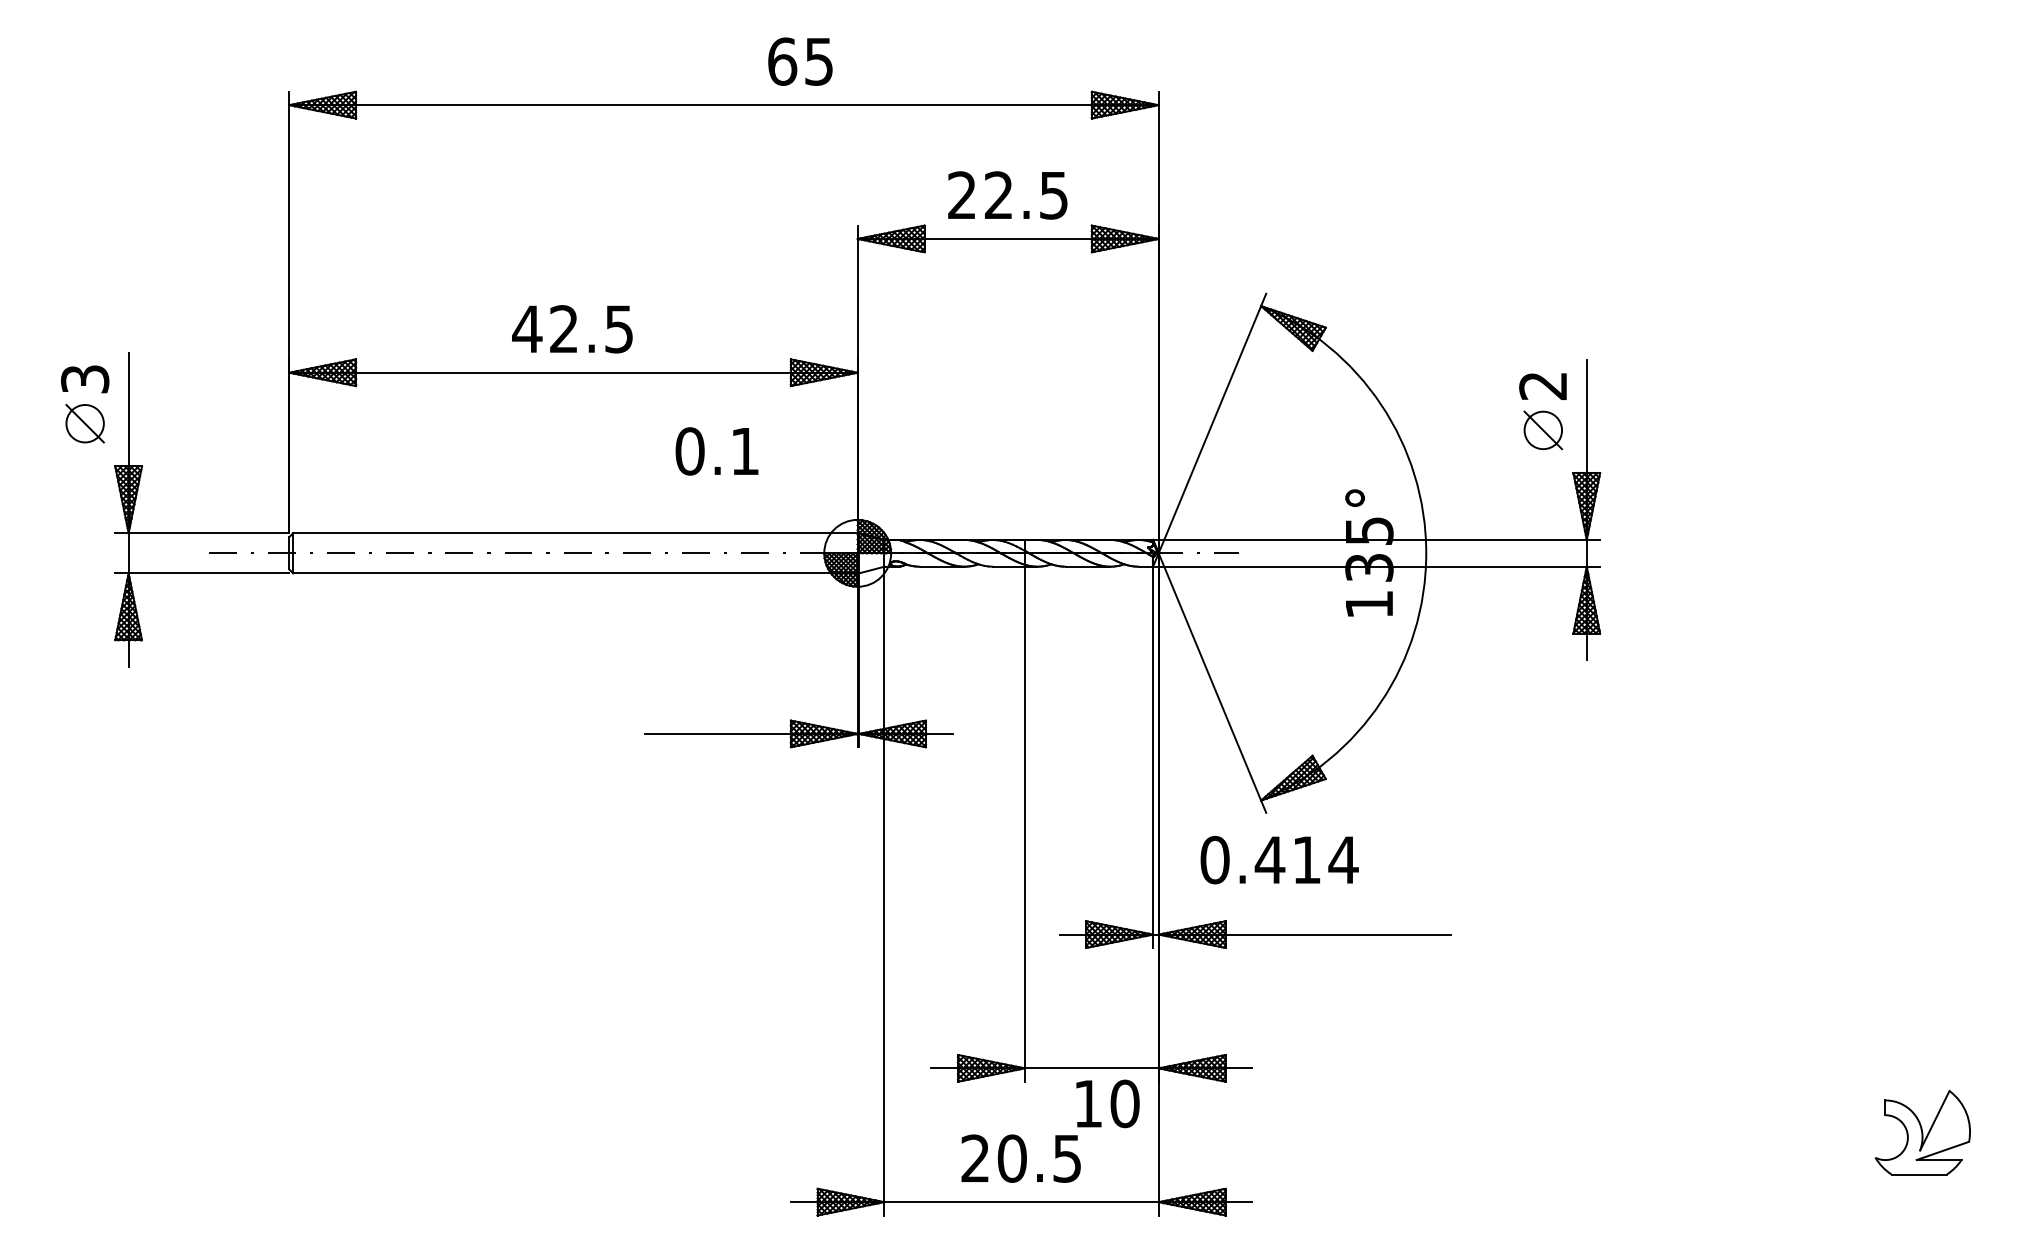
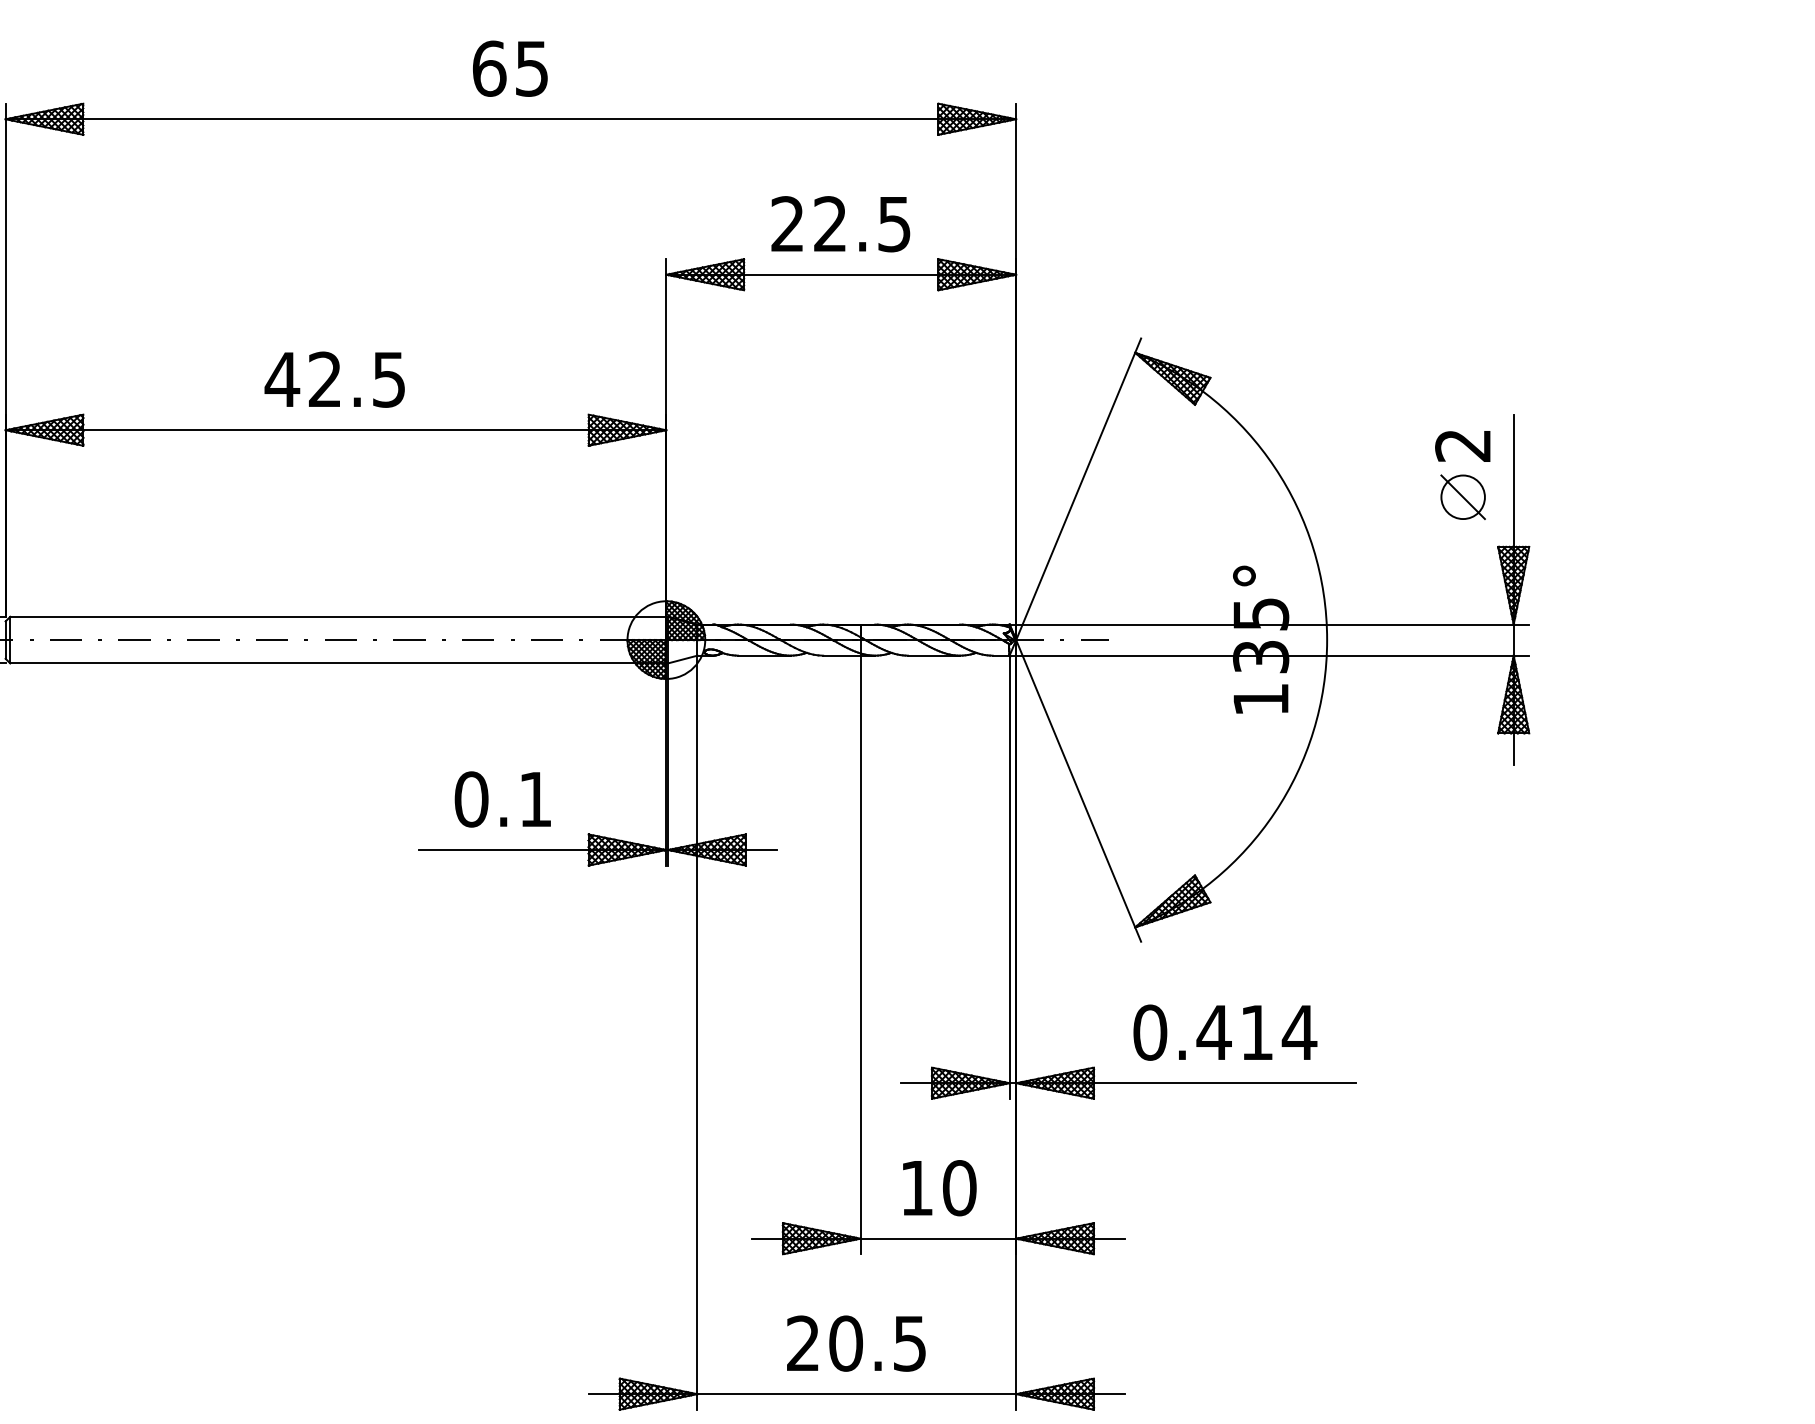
text: (800, 61) -> (510, 68), moved
text: (716, 451) -> (502, 799), moved
text: (1279, 859) -> (1225, 1031), moved
text: (1107, 1103) -> (939, 1187), moved

